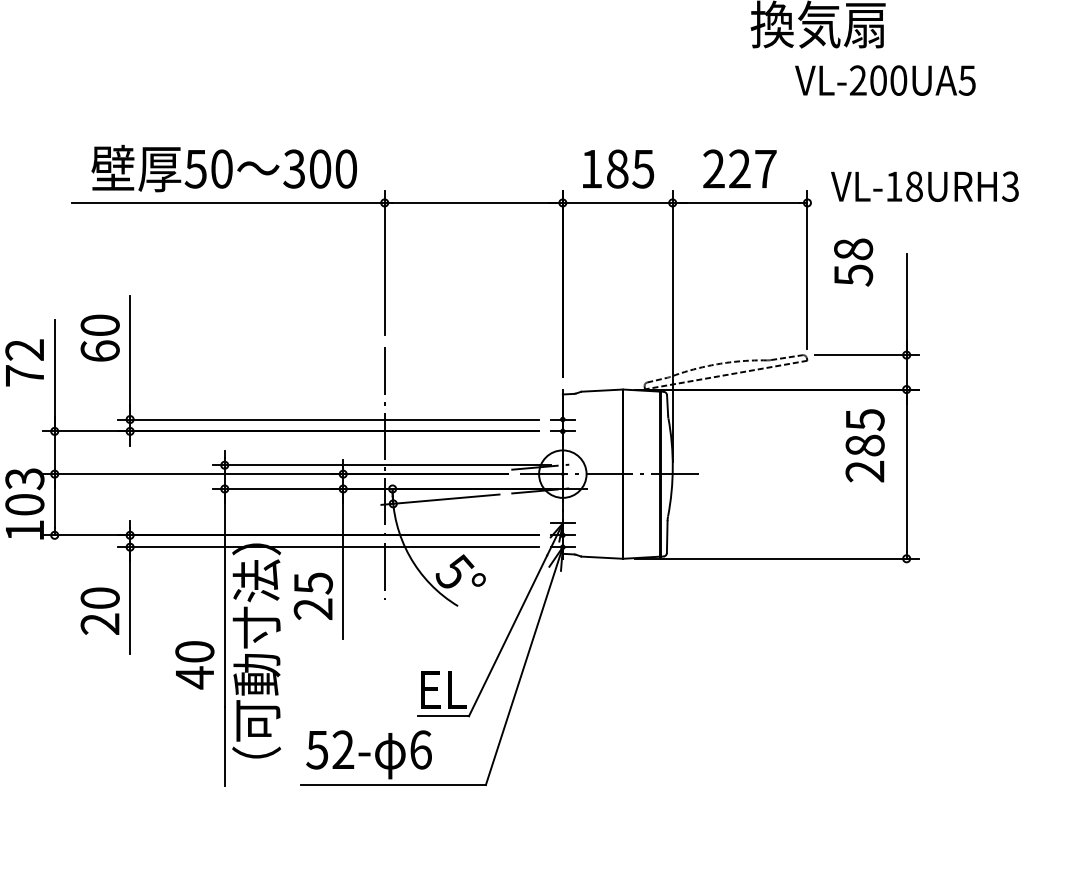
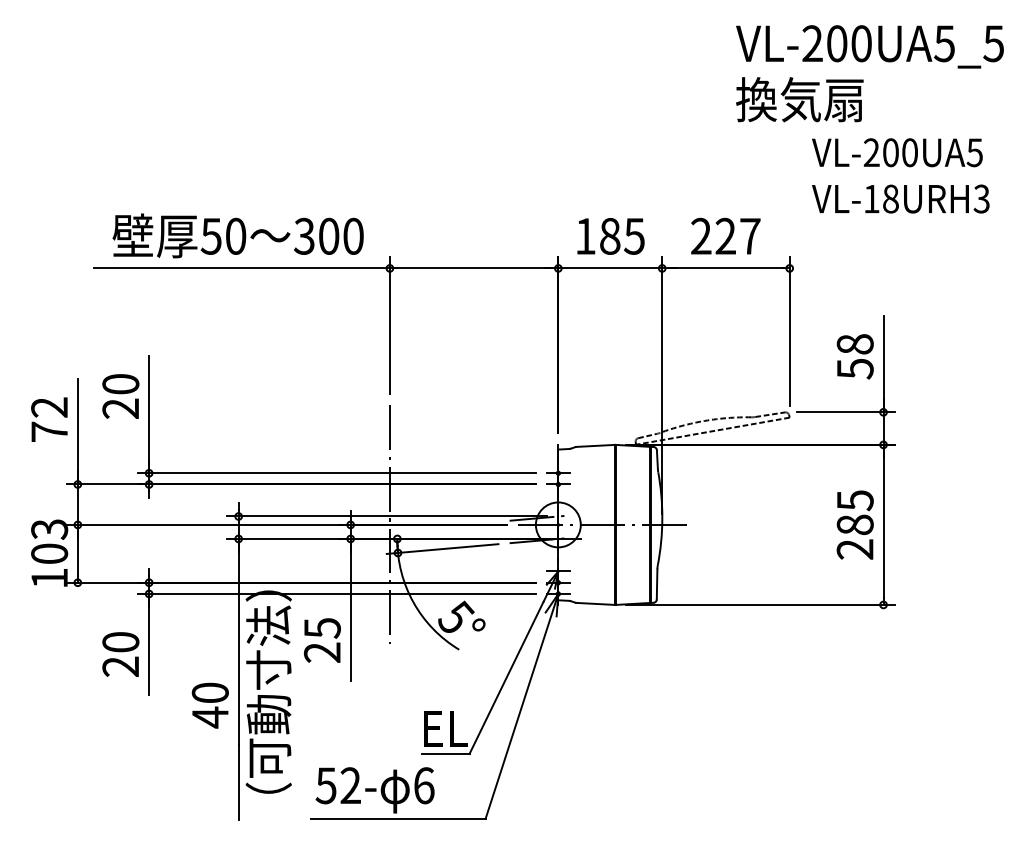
text: (885, 80) -> (897, 152), moved
text: (924, 186) -> (900, 198), moved
text: (852, 262) -> (854, 356), moved
text: (99, 351) -> (120, 408), 60 -> 20
text: (864, 445) -> (854, 524), moved

